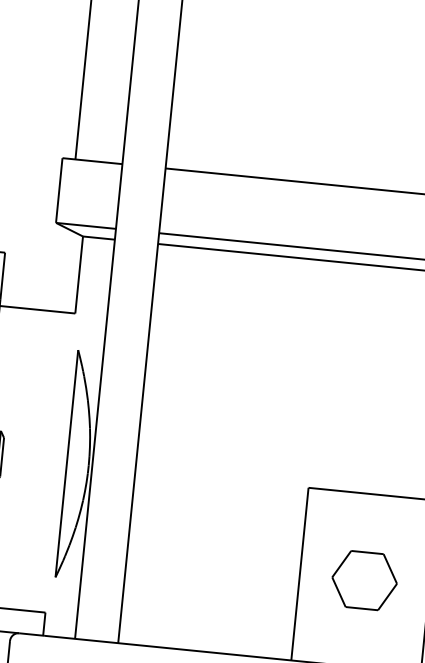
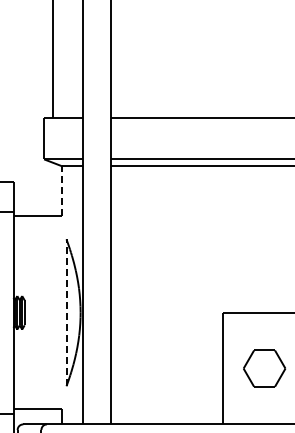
line: (79, 275) -> (62, 191), solid -> dashed
line: (66, 463) -> (66, 312), solid -> dashed

